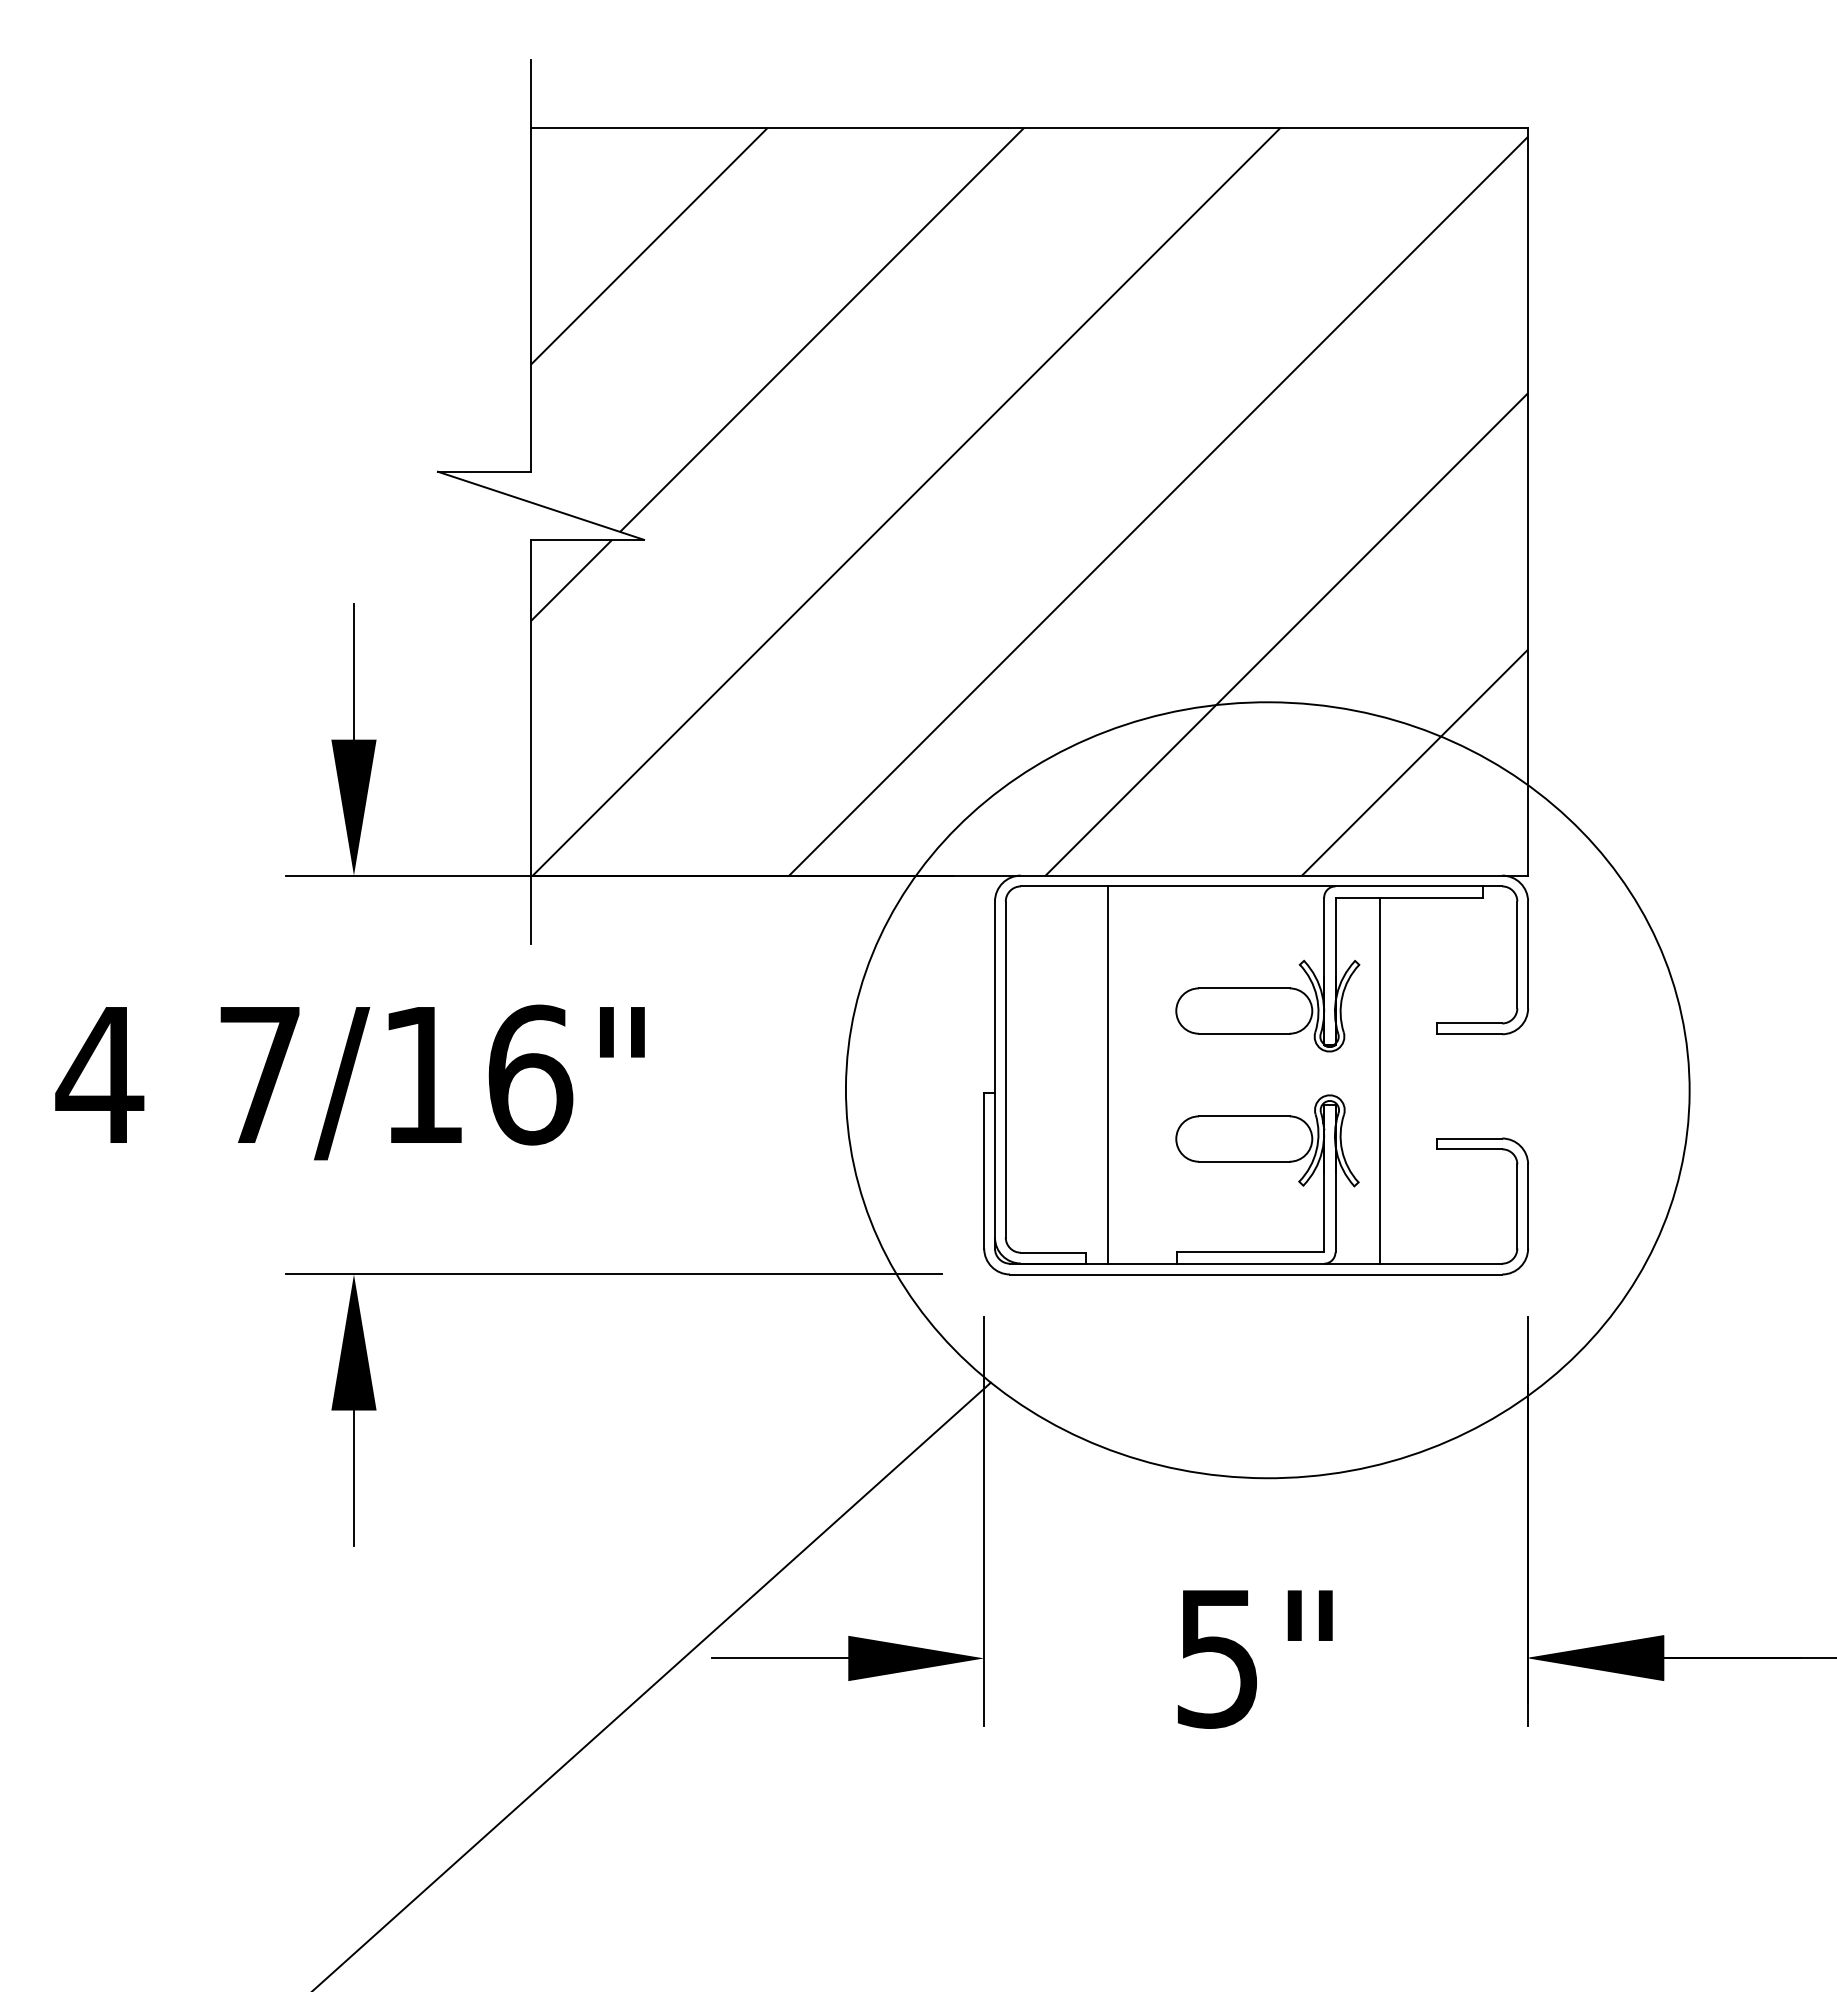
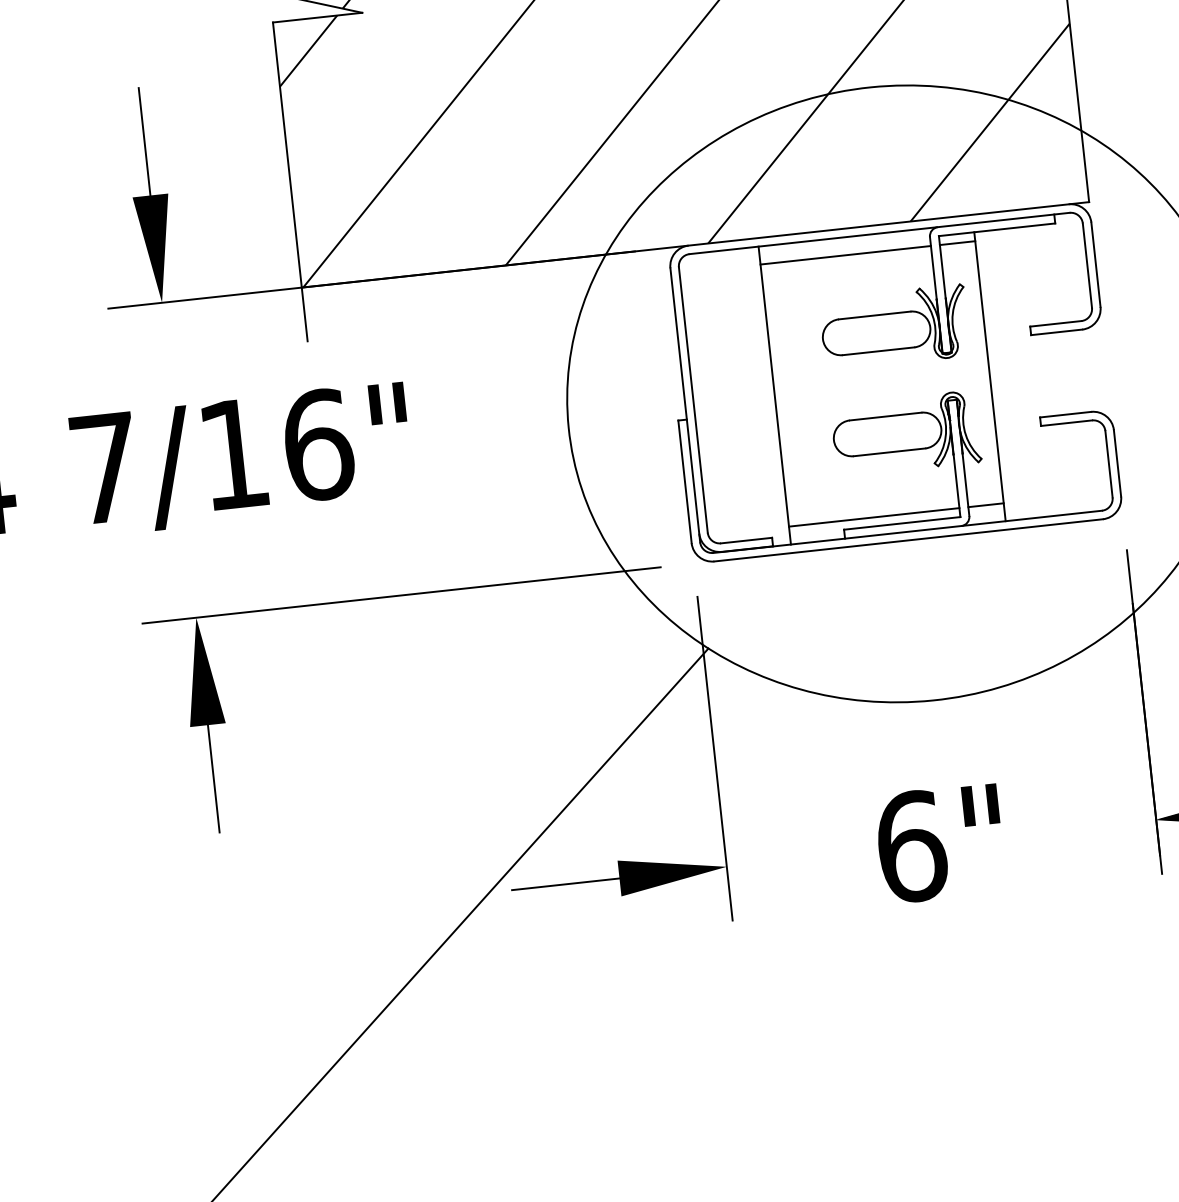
line: (1216, 909) -> (845, 255), added
line: (1357, 909) -> (957, 243), added
line: (1216, 1241) -> (874, 517), added
line: (1357, 1241) -> (985, 505), added
text: (1218, 1658) -> (911, 846), 5" -> 6"

